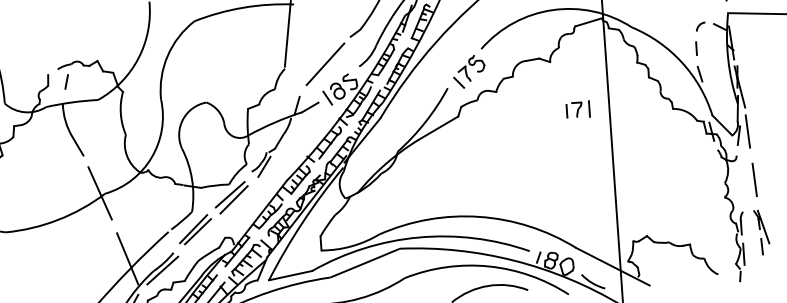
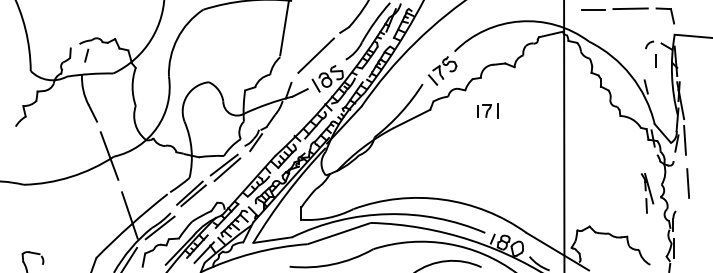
line: (696, 47) -> (655, 60), moved
part: (578, 109) -> (487, 110), moved
part: (762, 232) -> (647, 193), moved

